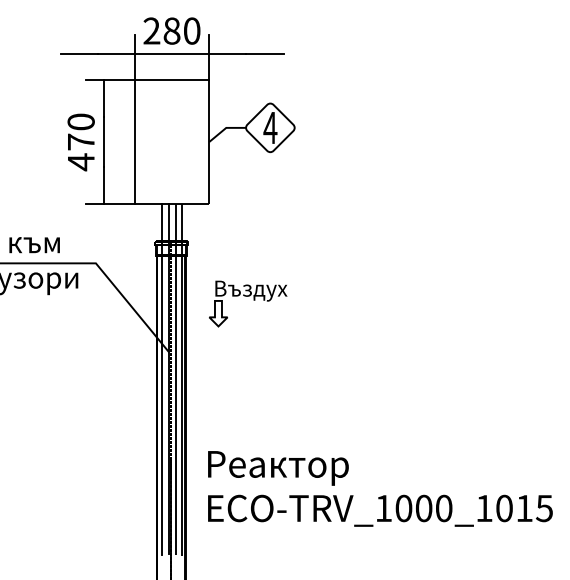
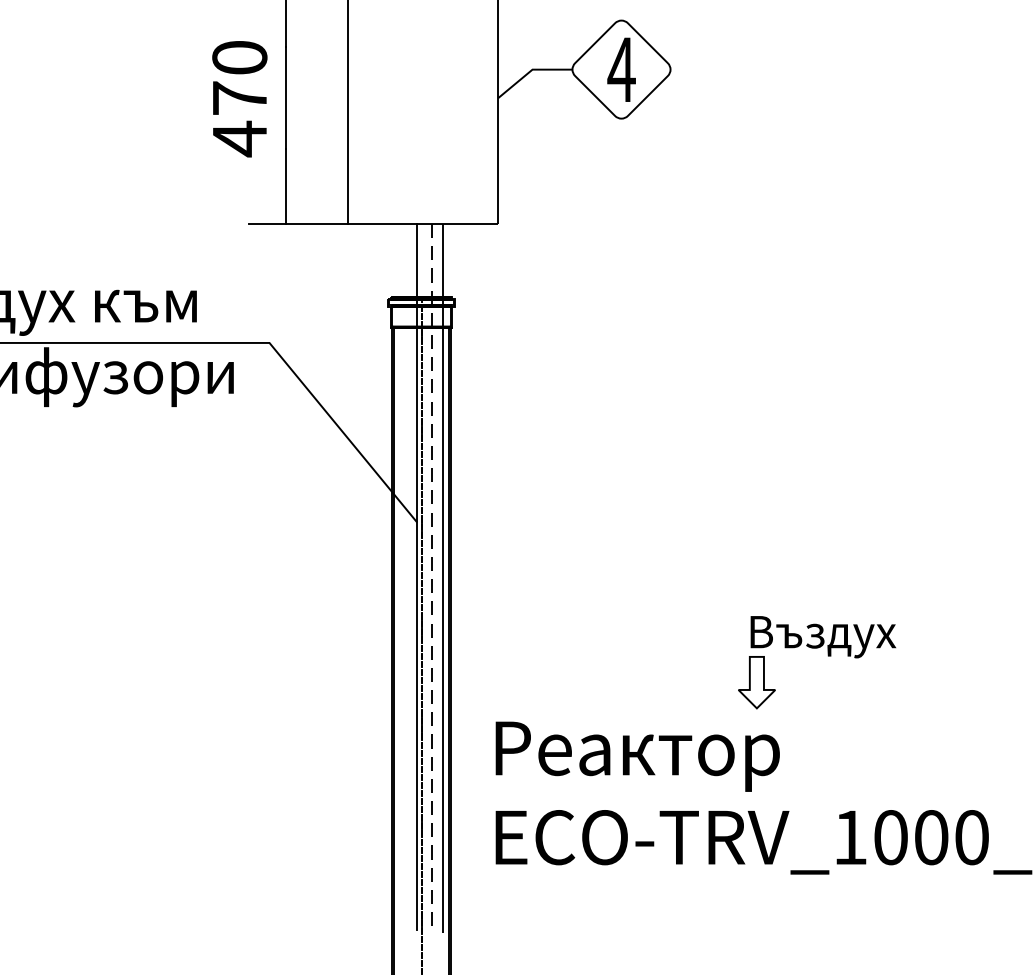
part: (248, 303) -> (817, 662), moved
line: (162, 379) -> (403, 577), removed
line: (176, 380) -> (432, 579), solid -> dashed

